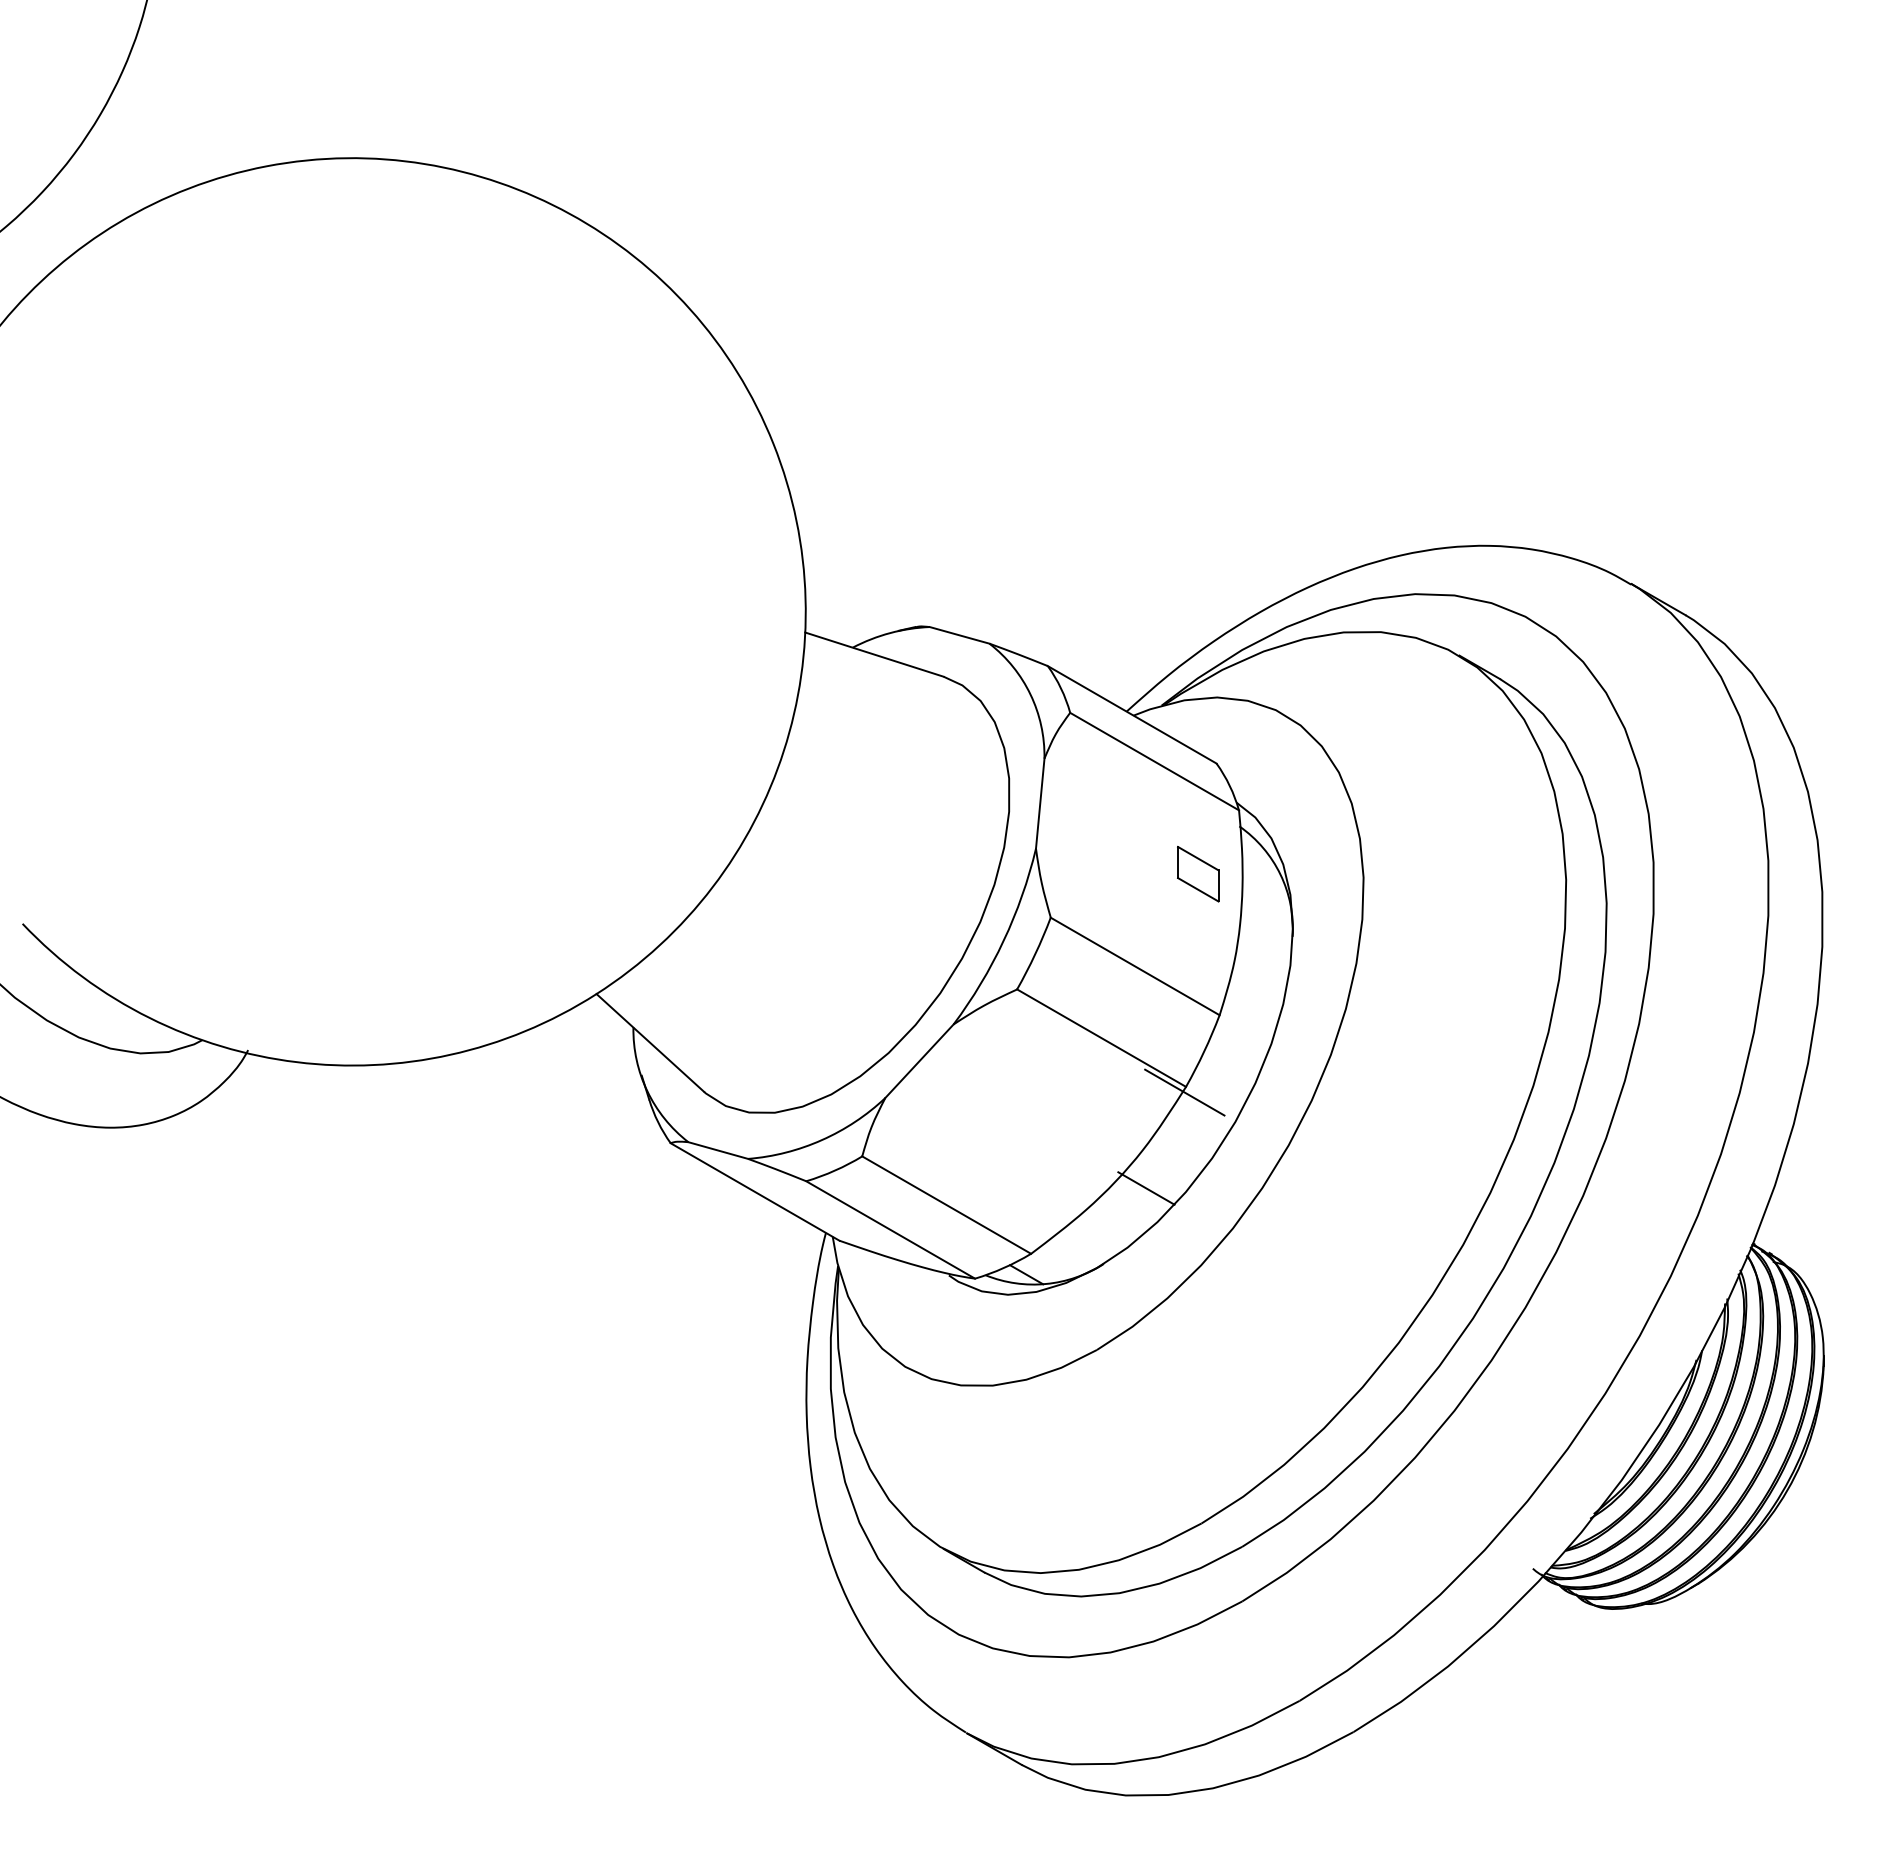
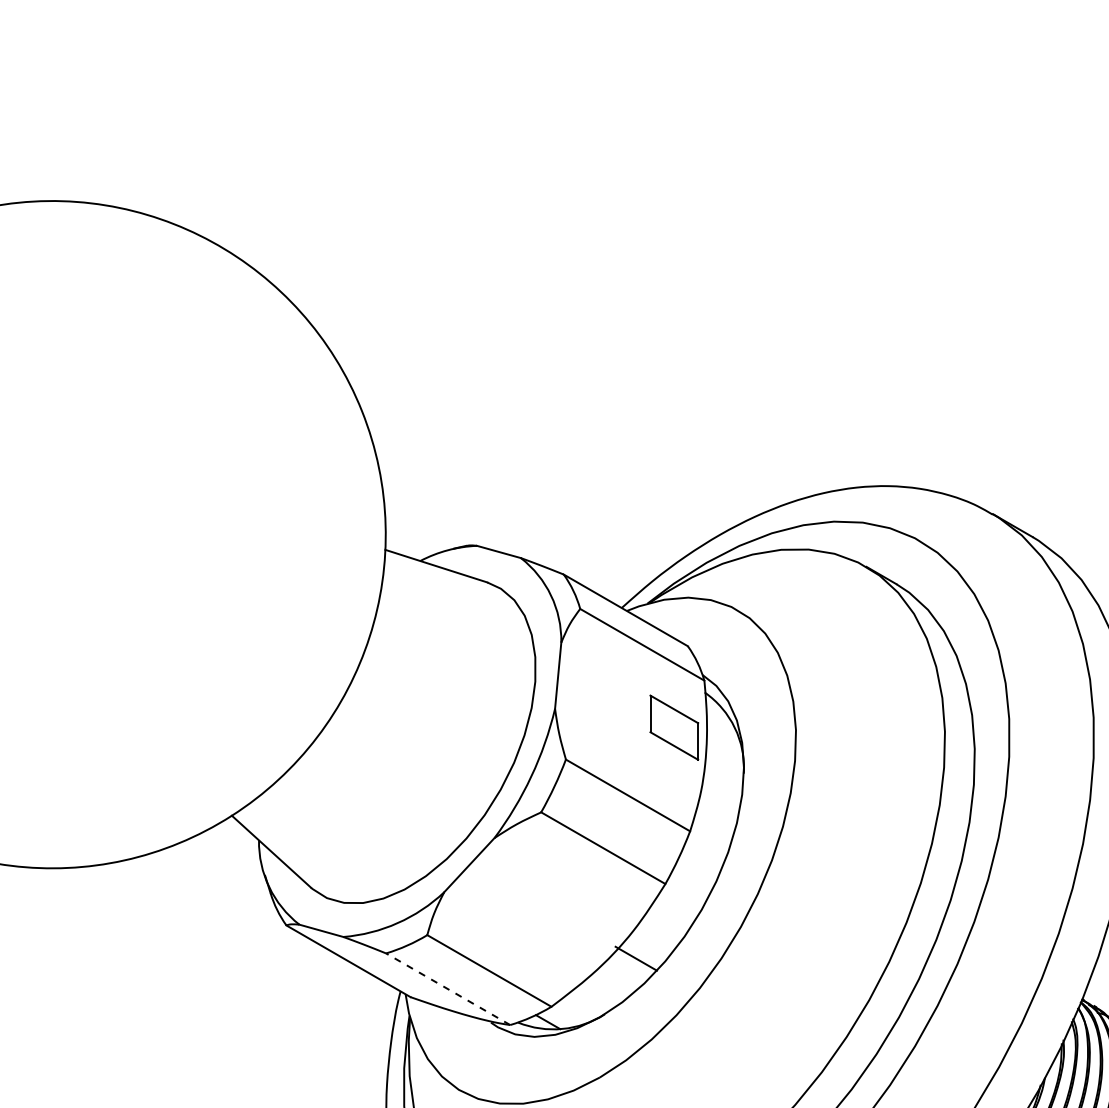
part: (1198, 873) -> (674, 727), size x1.6
line: (1184, 1092) -> (664, 888), removed
line: (890, 1229) -> (448, 988), solid -> dashed

